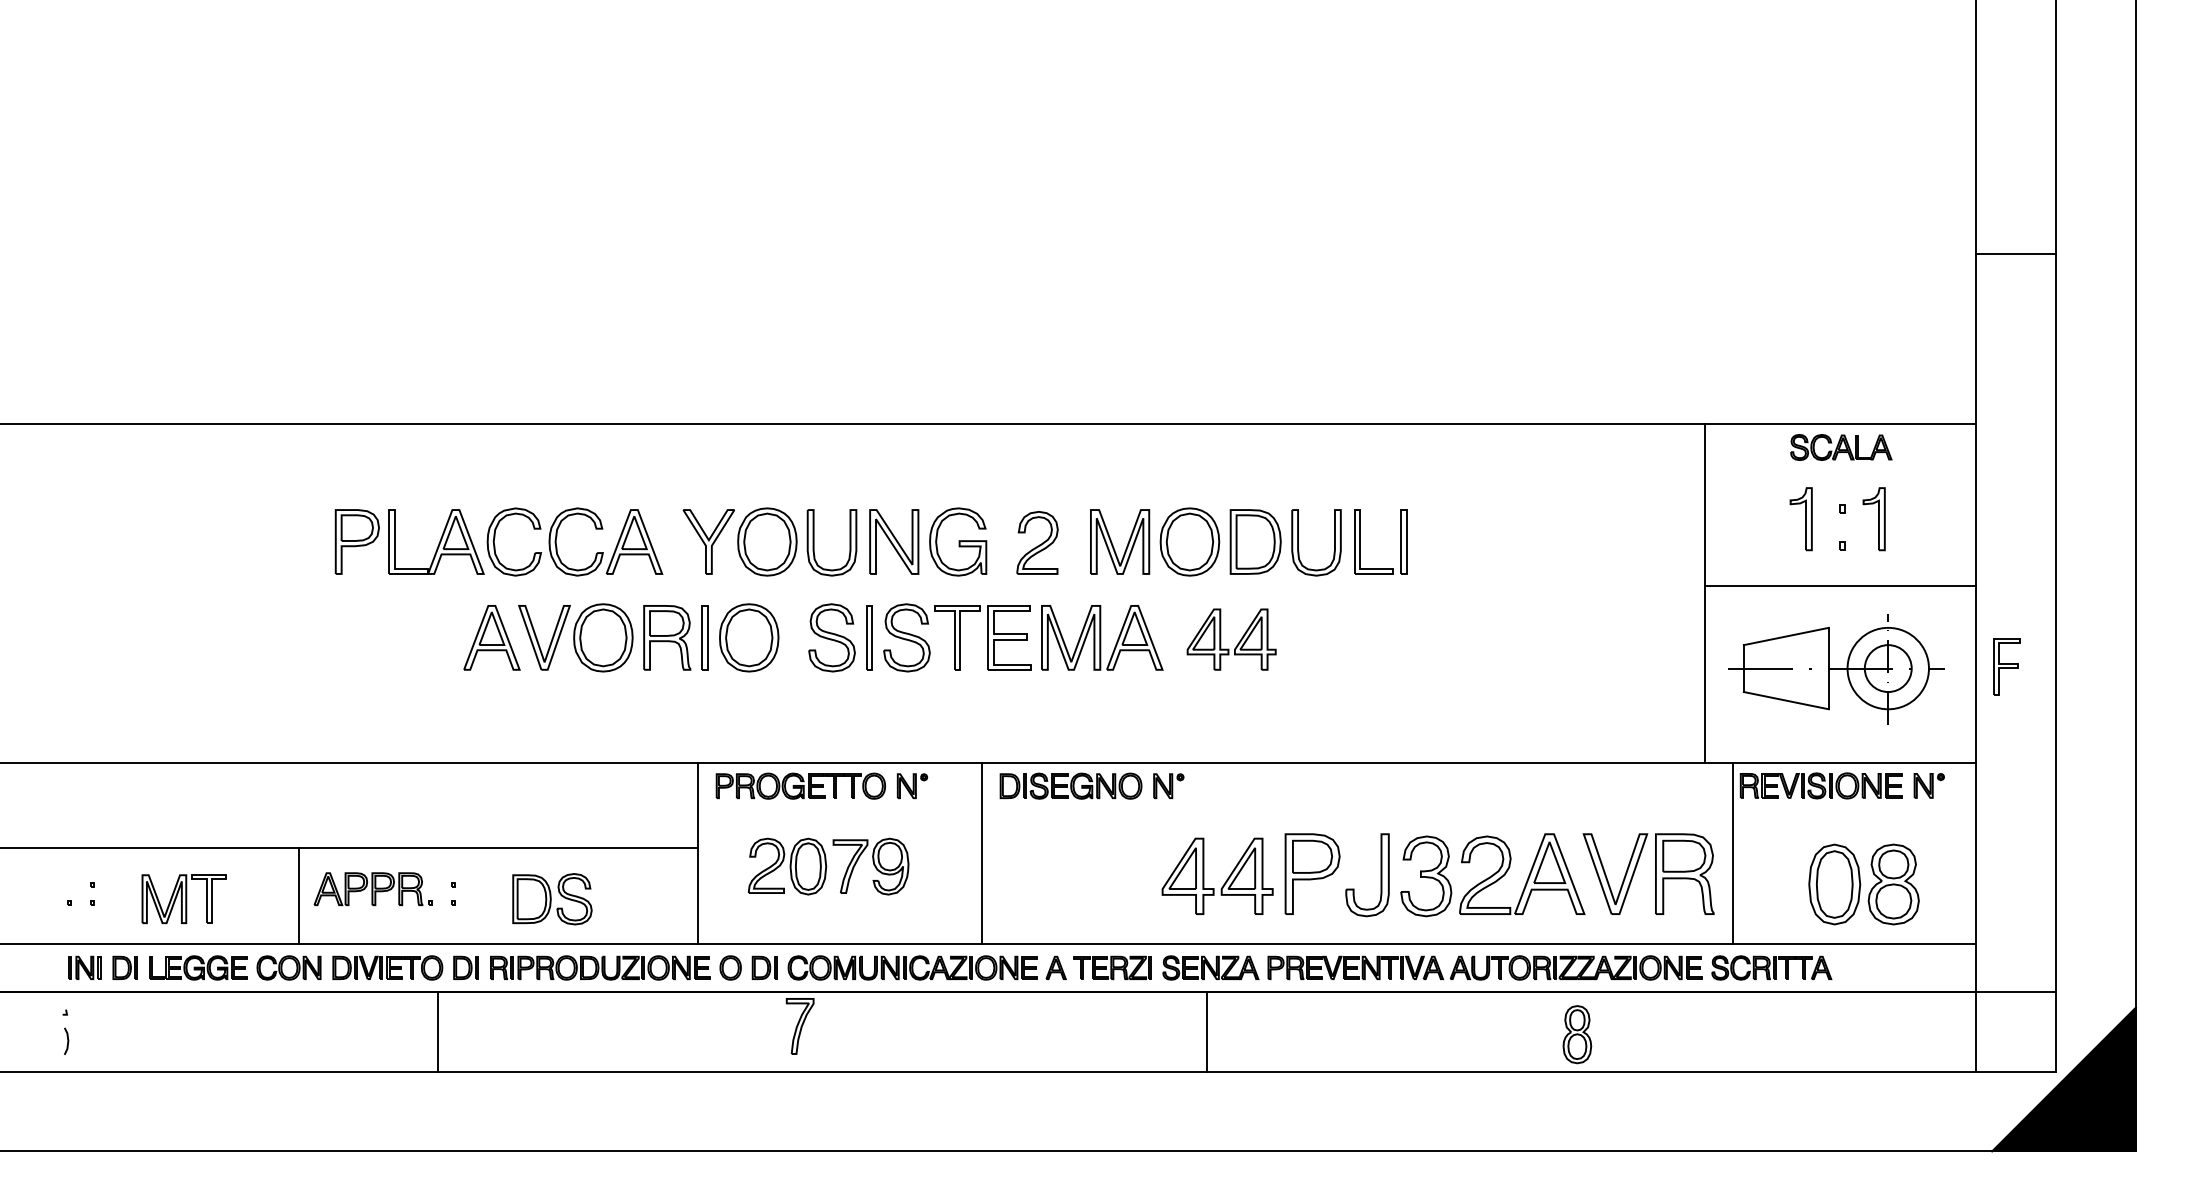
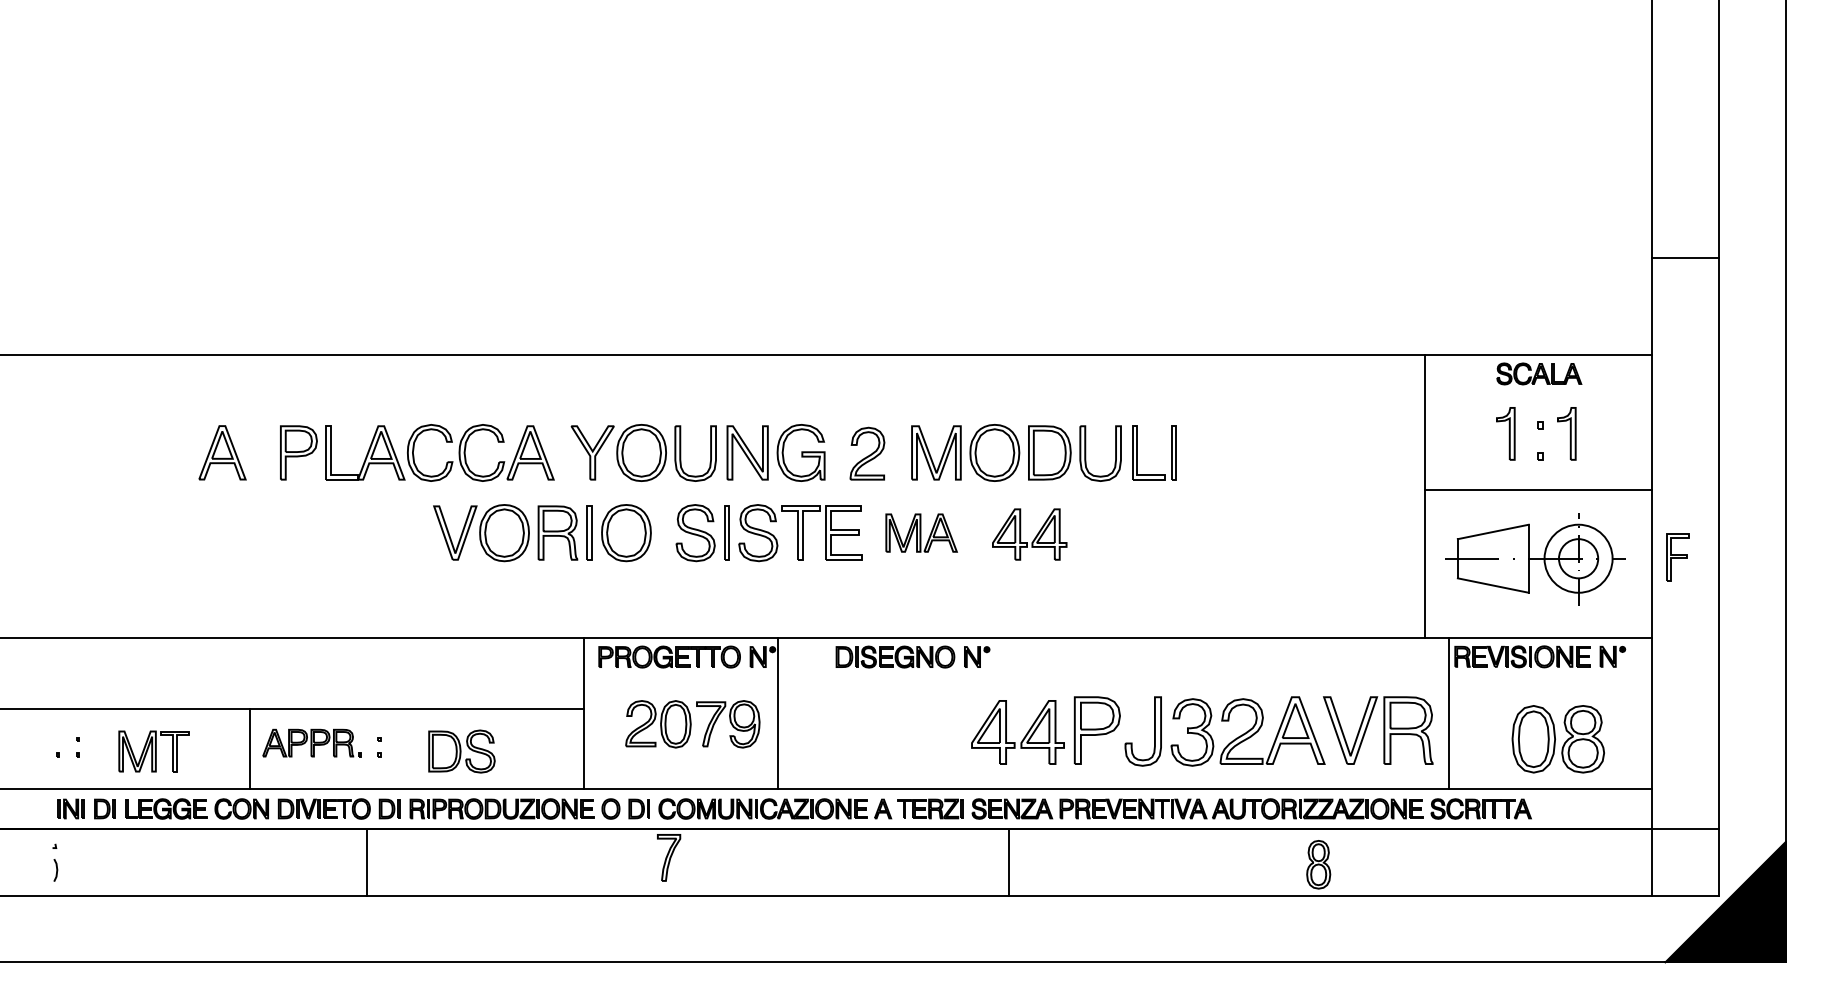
line: (2016, 254) -> (1685, 258), moved
part: (491, 637) -> (222, 452), moved
part: (1102, 637) -> (921, 532), size x0.7
line: (982, 853) -> (778, 713), moved

